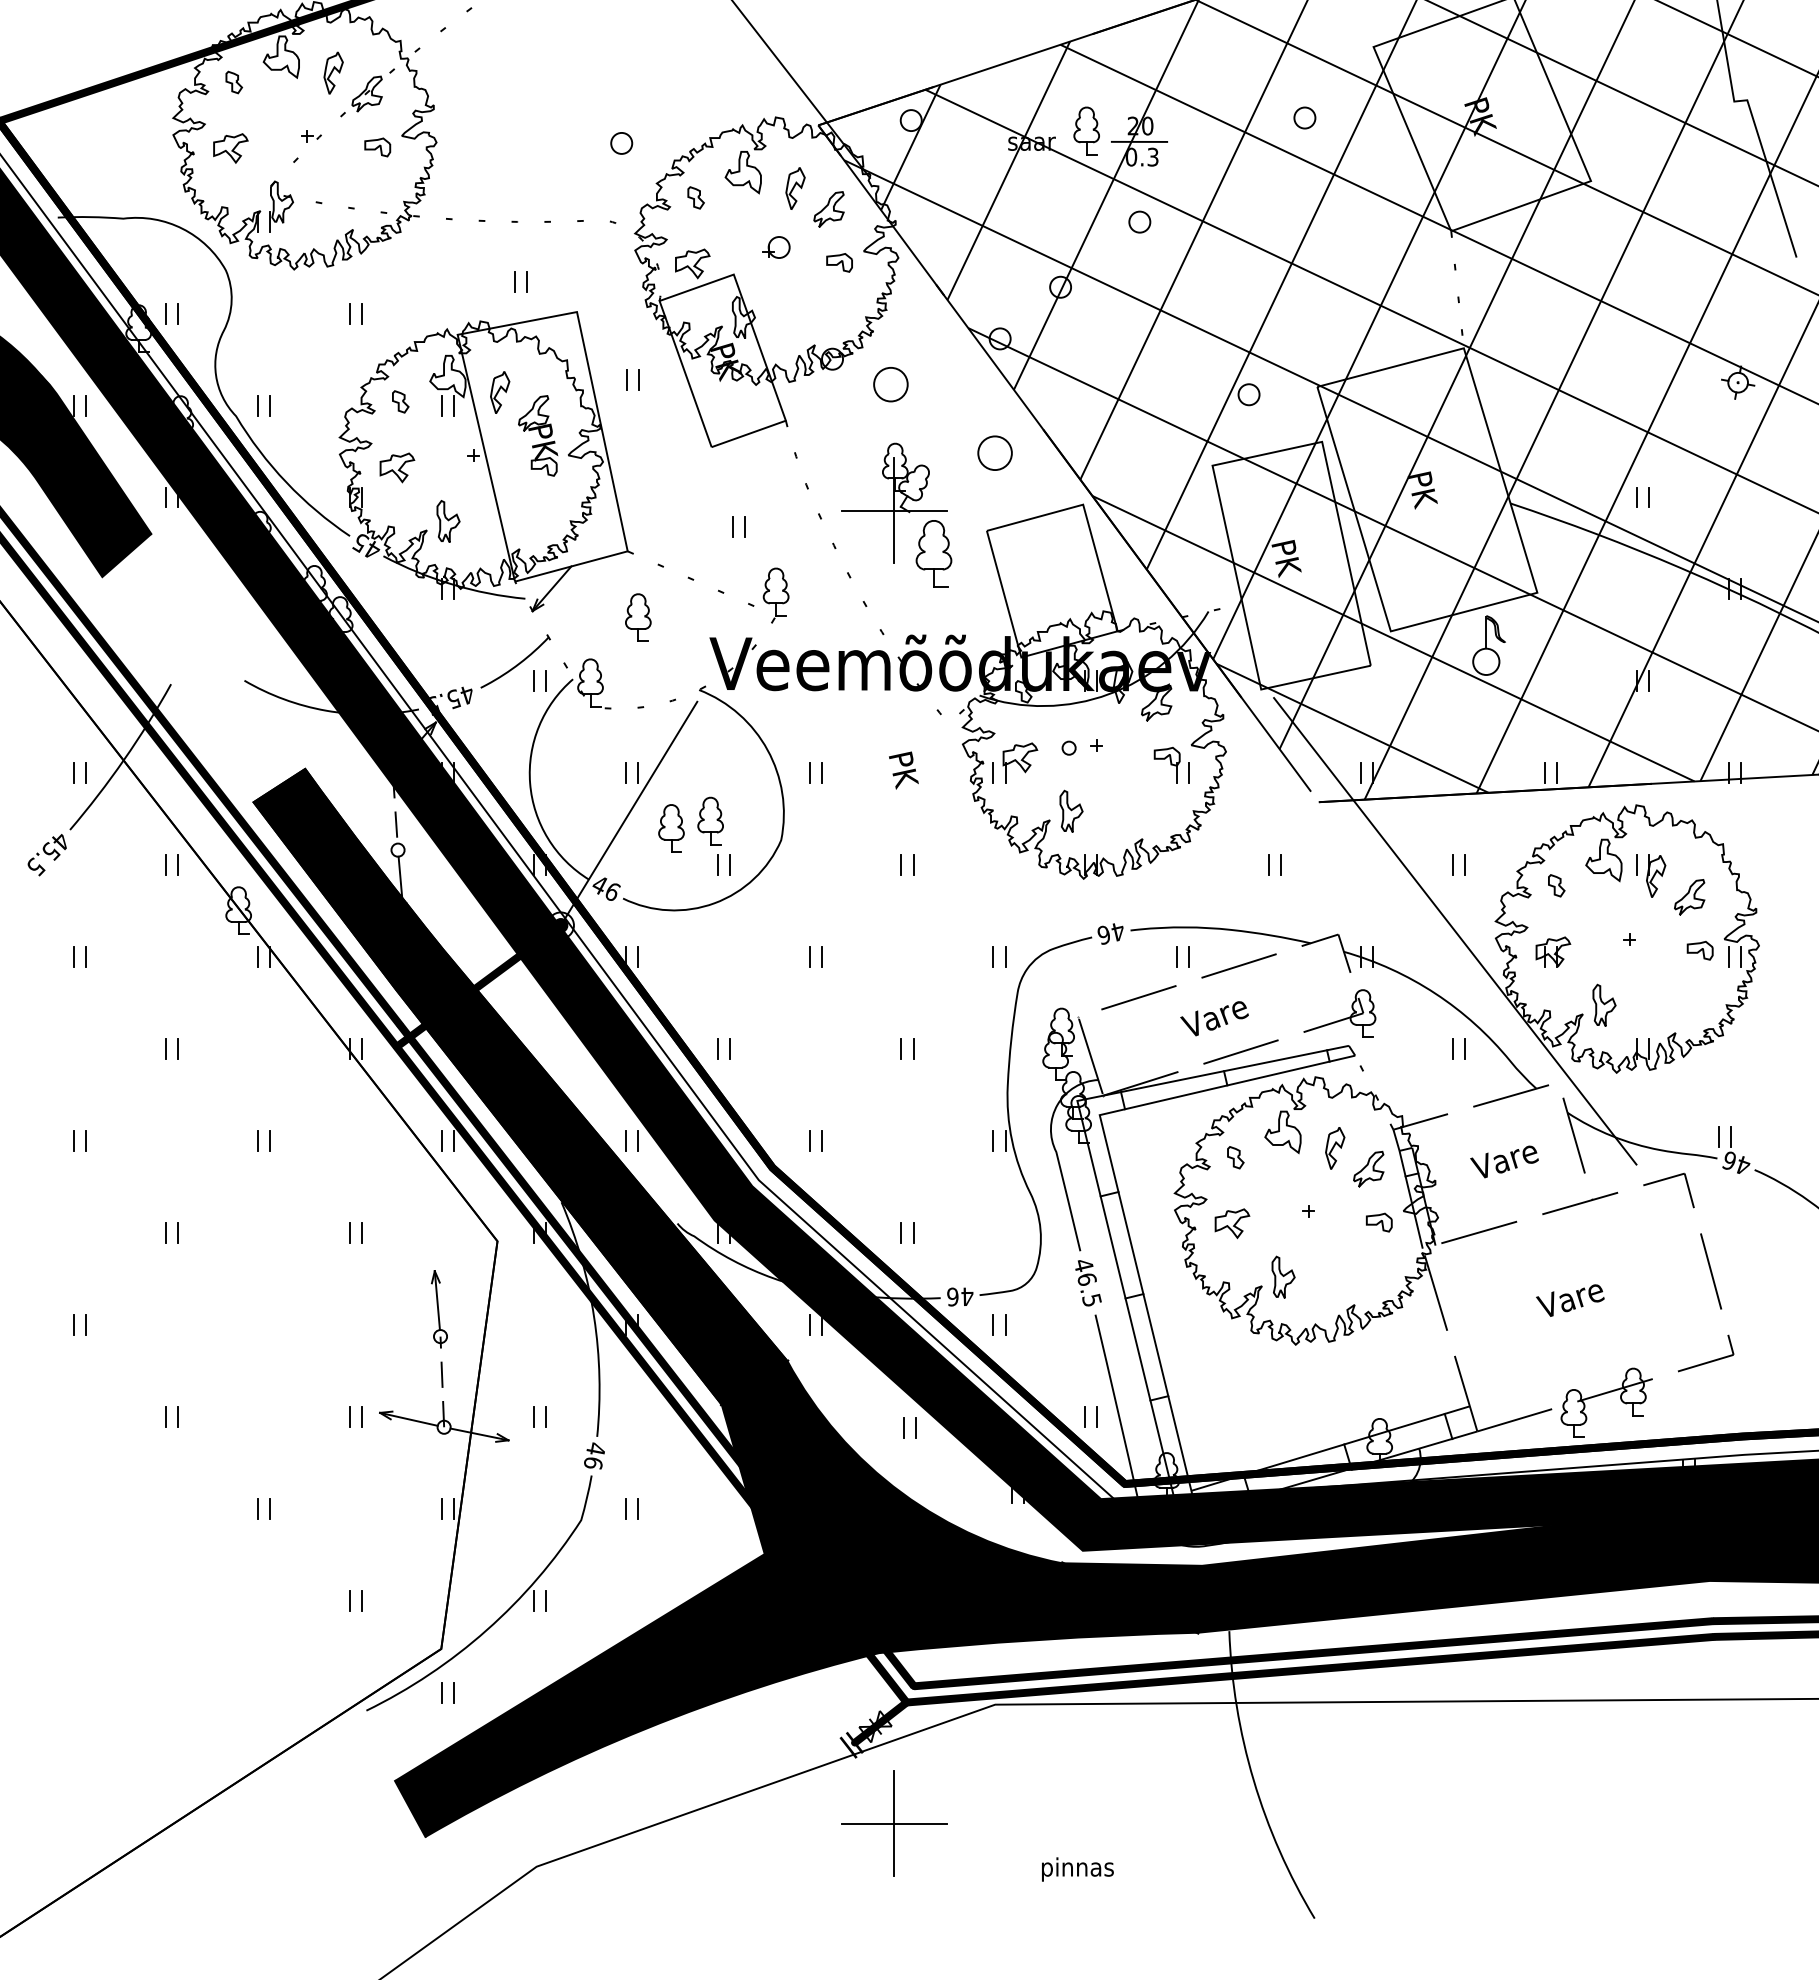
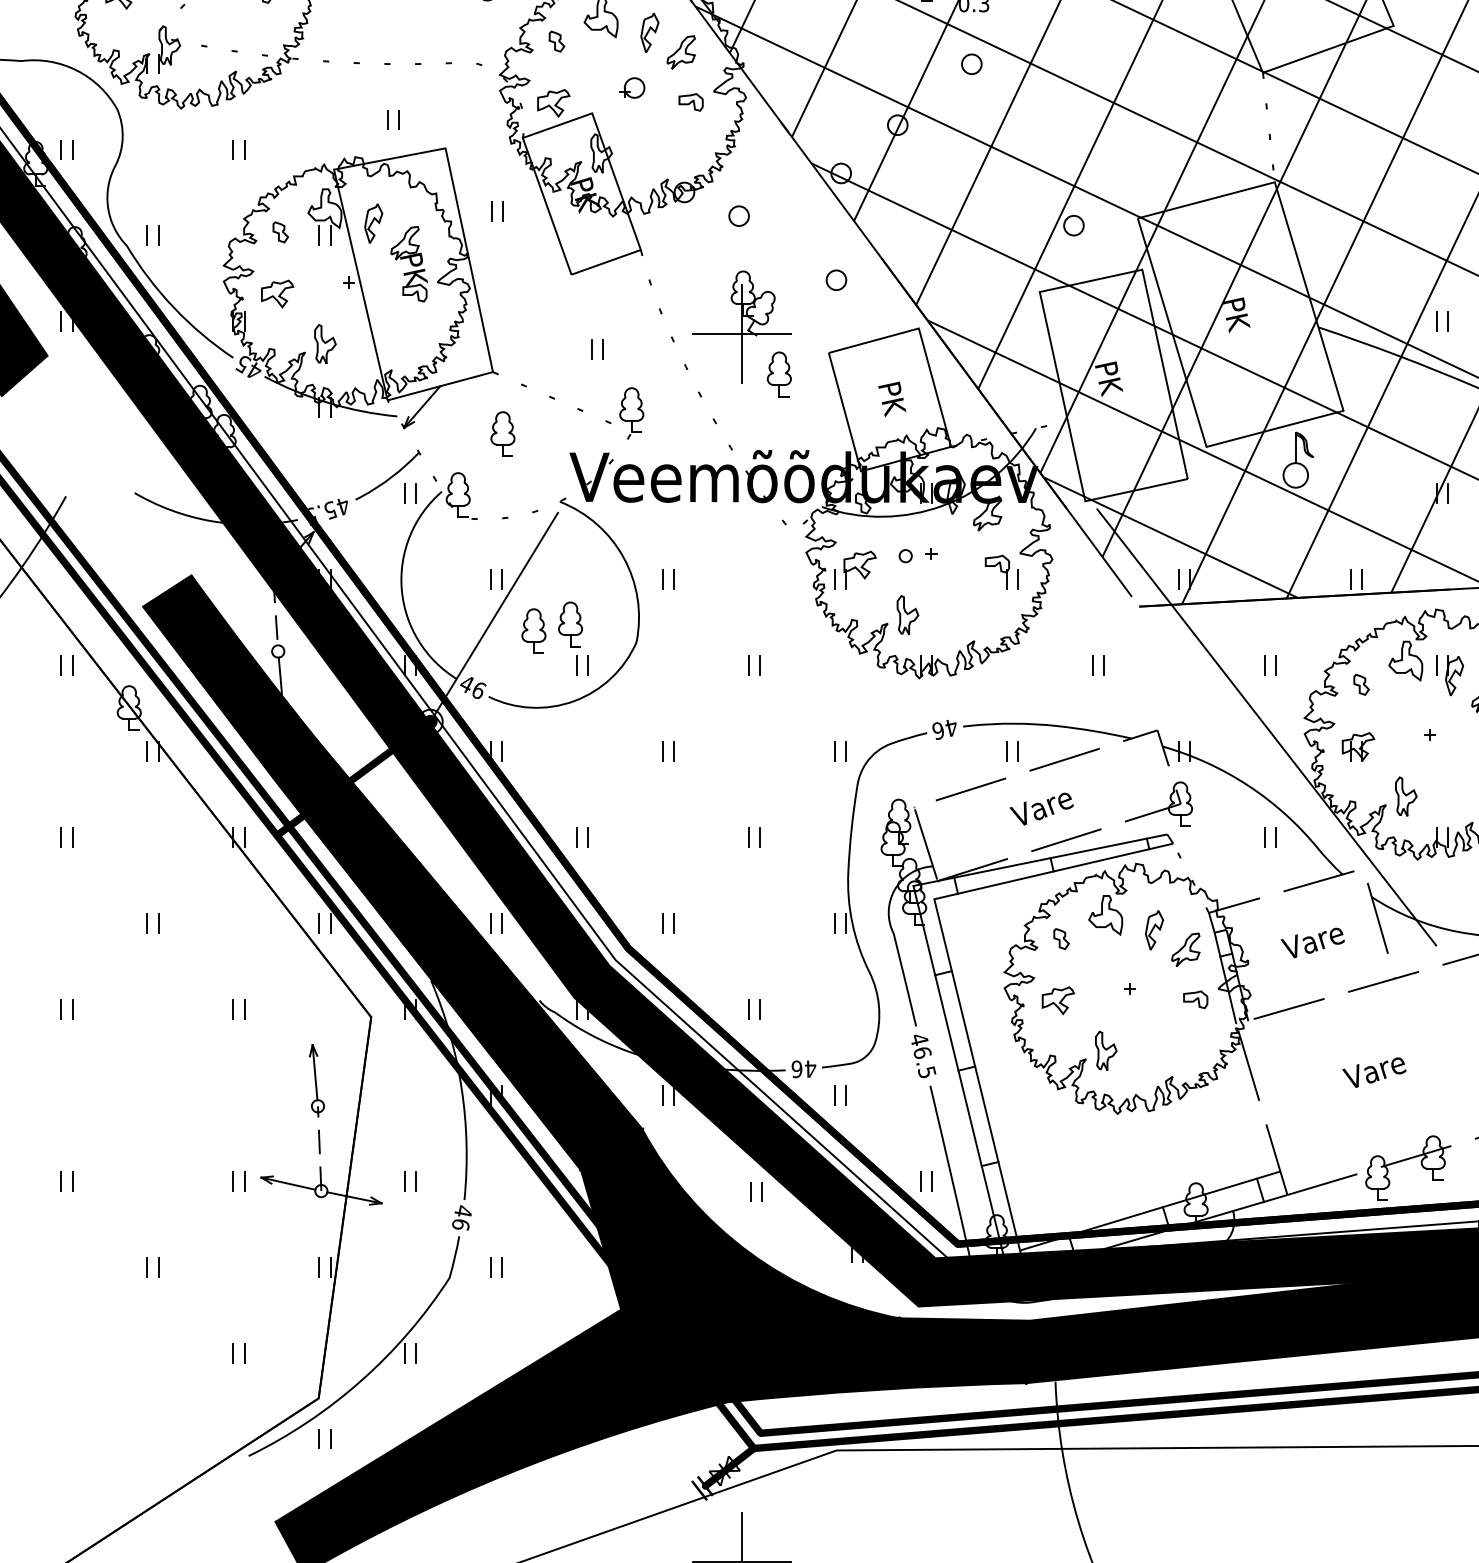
part: (890, 384) -> (738, 216), size x0.62
part: (994, 452) -> (835, 279), size x0.62
part: (933, 553) -> (778, 374), size x0.71
text: (903, 770) -> (892, 399), moved

